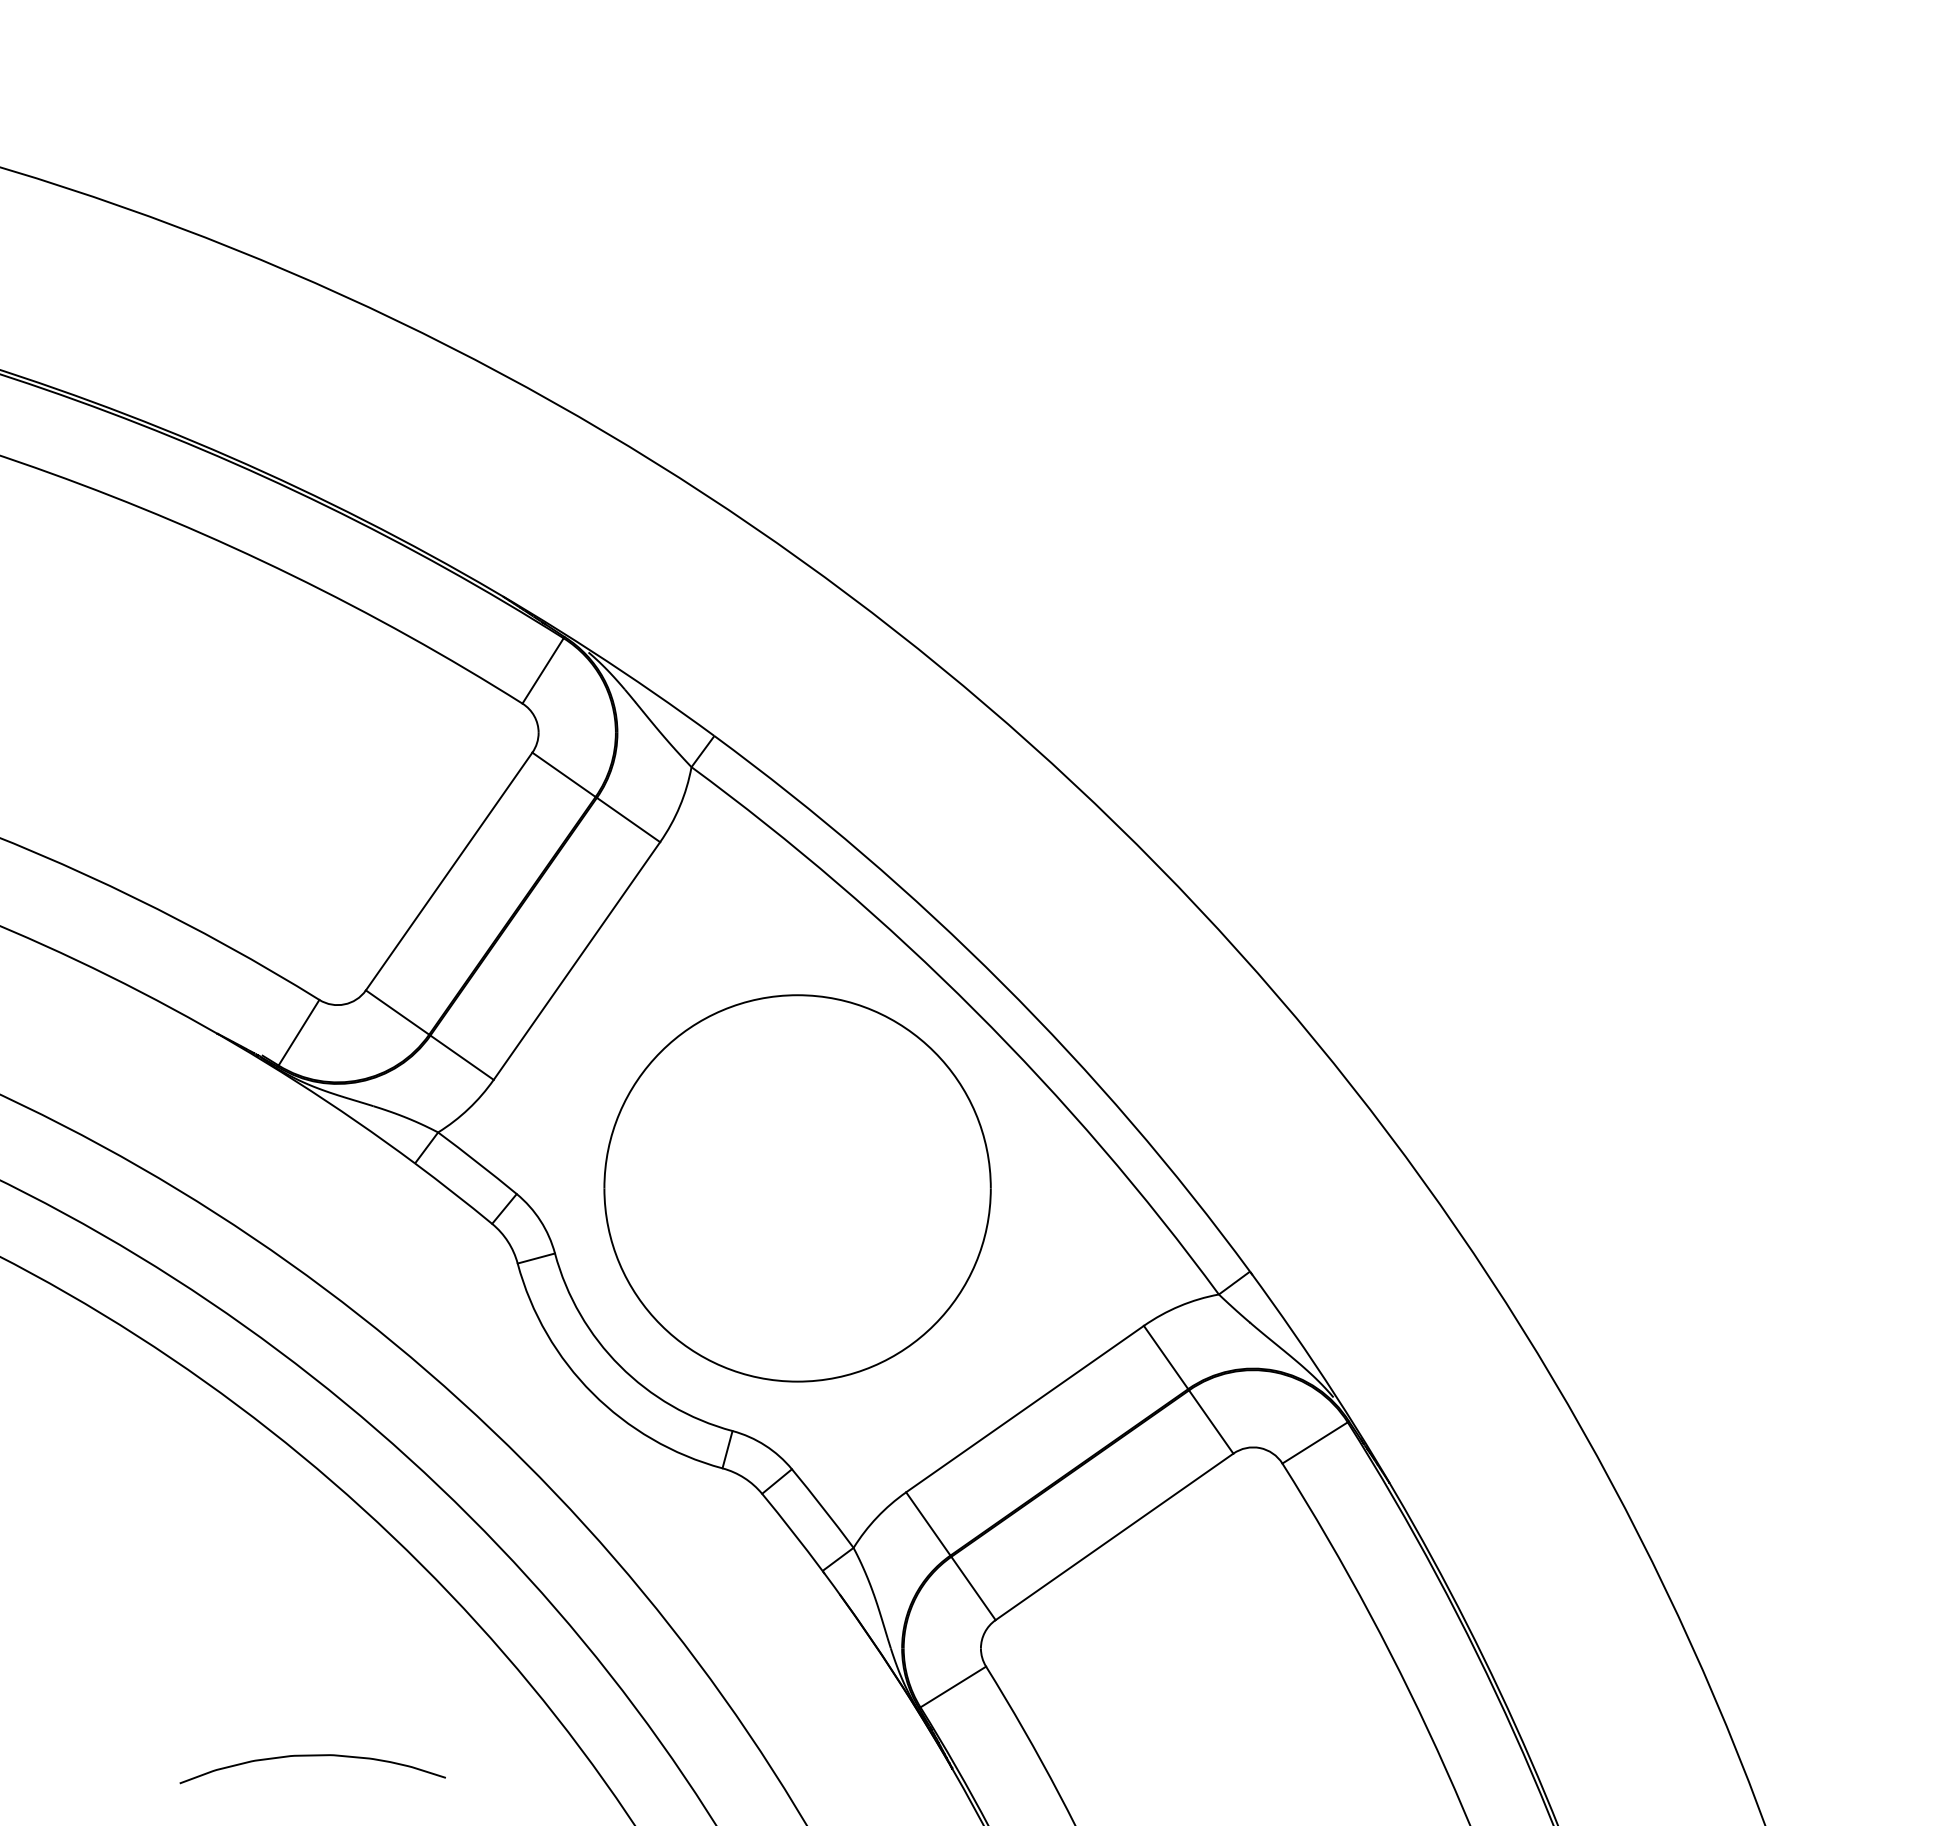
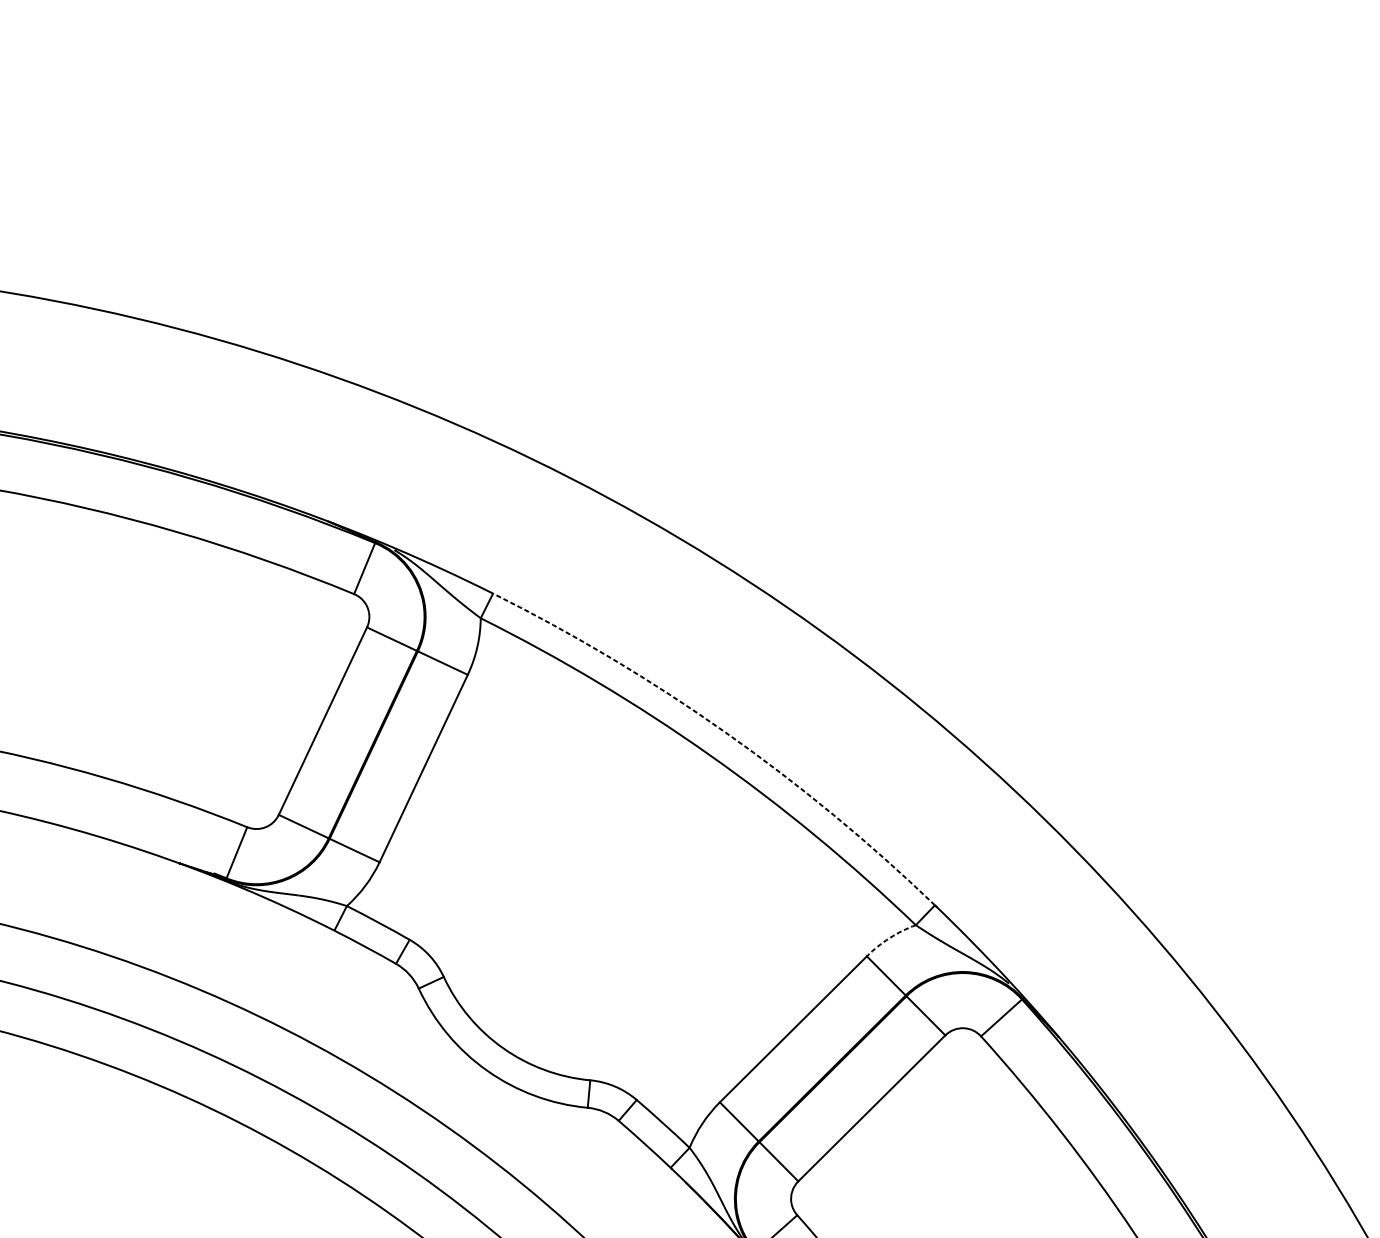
arc: (1002, 983) -> (725, 732), solid -> dashed
part: (797, 1188) -> (606, 901), removed
arc: (1179, 1306) -> (889, 938), solid -> dashed

